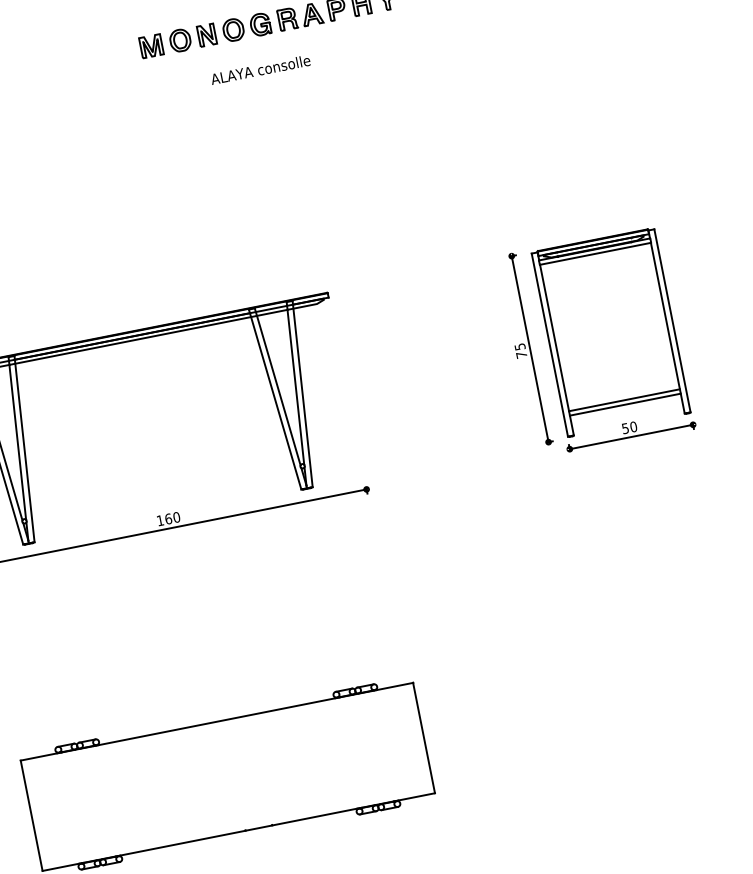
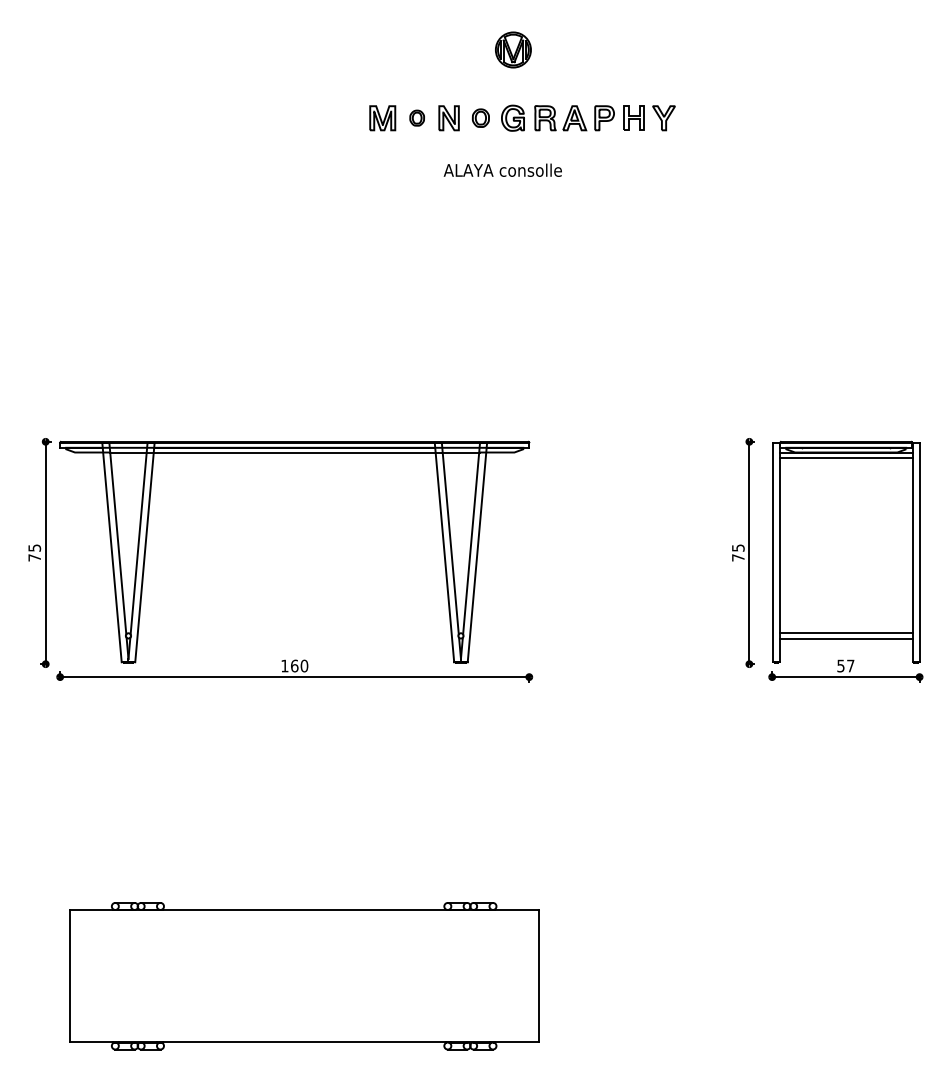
part: (233, 29) -> (480, 117), size x0.7
part: (179, 40) -> (416, 117), size x0.6
text: (633, 426) -> (850, 665), 50 -> 57

